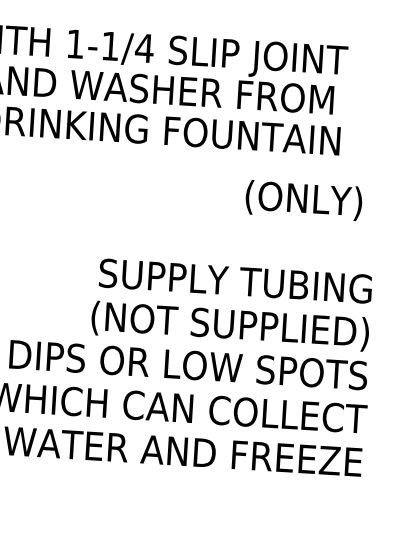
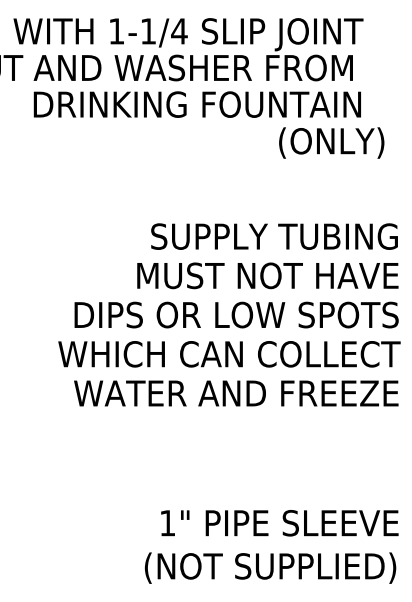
text: (303, 199) -> (331, 142), moved
text: (225, 325) -> (267, 277), (NOT SUPPLIED) -> MUST NOT HAVE

